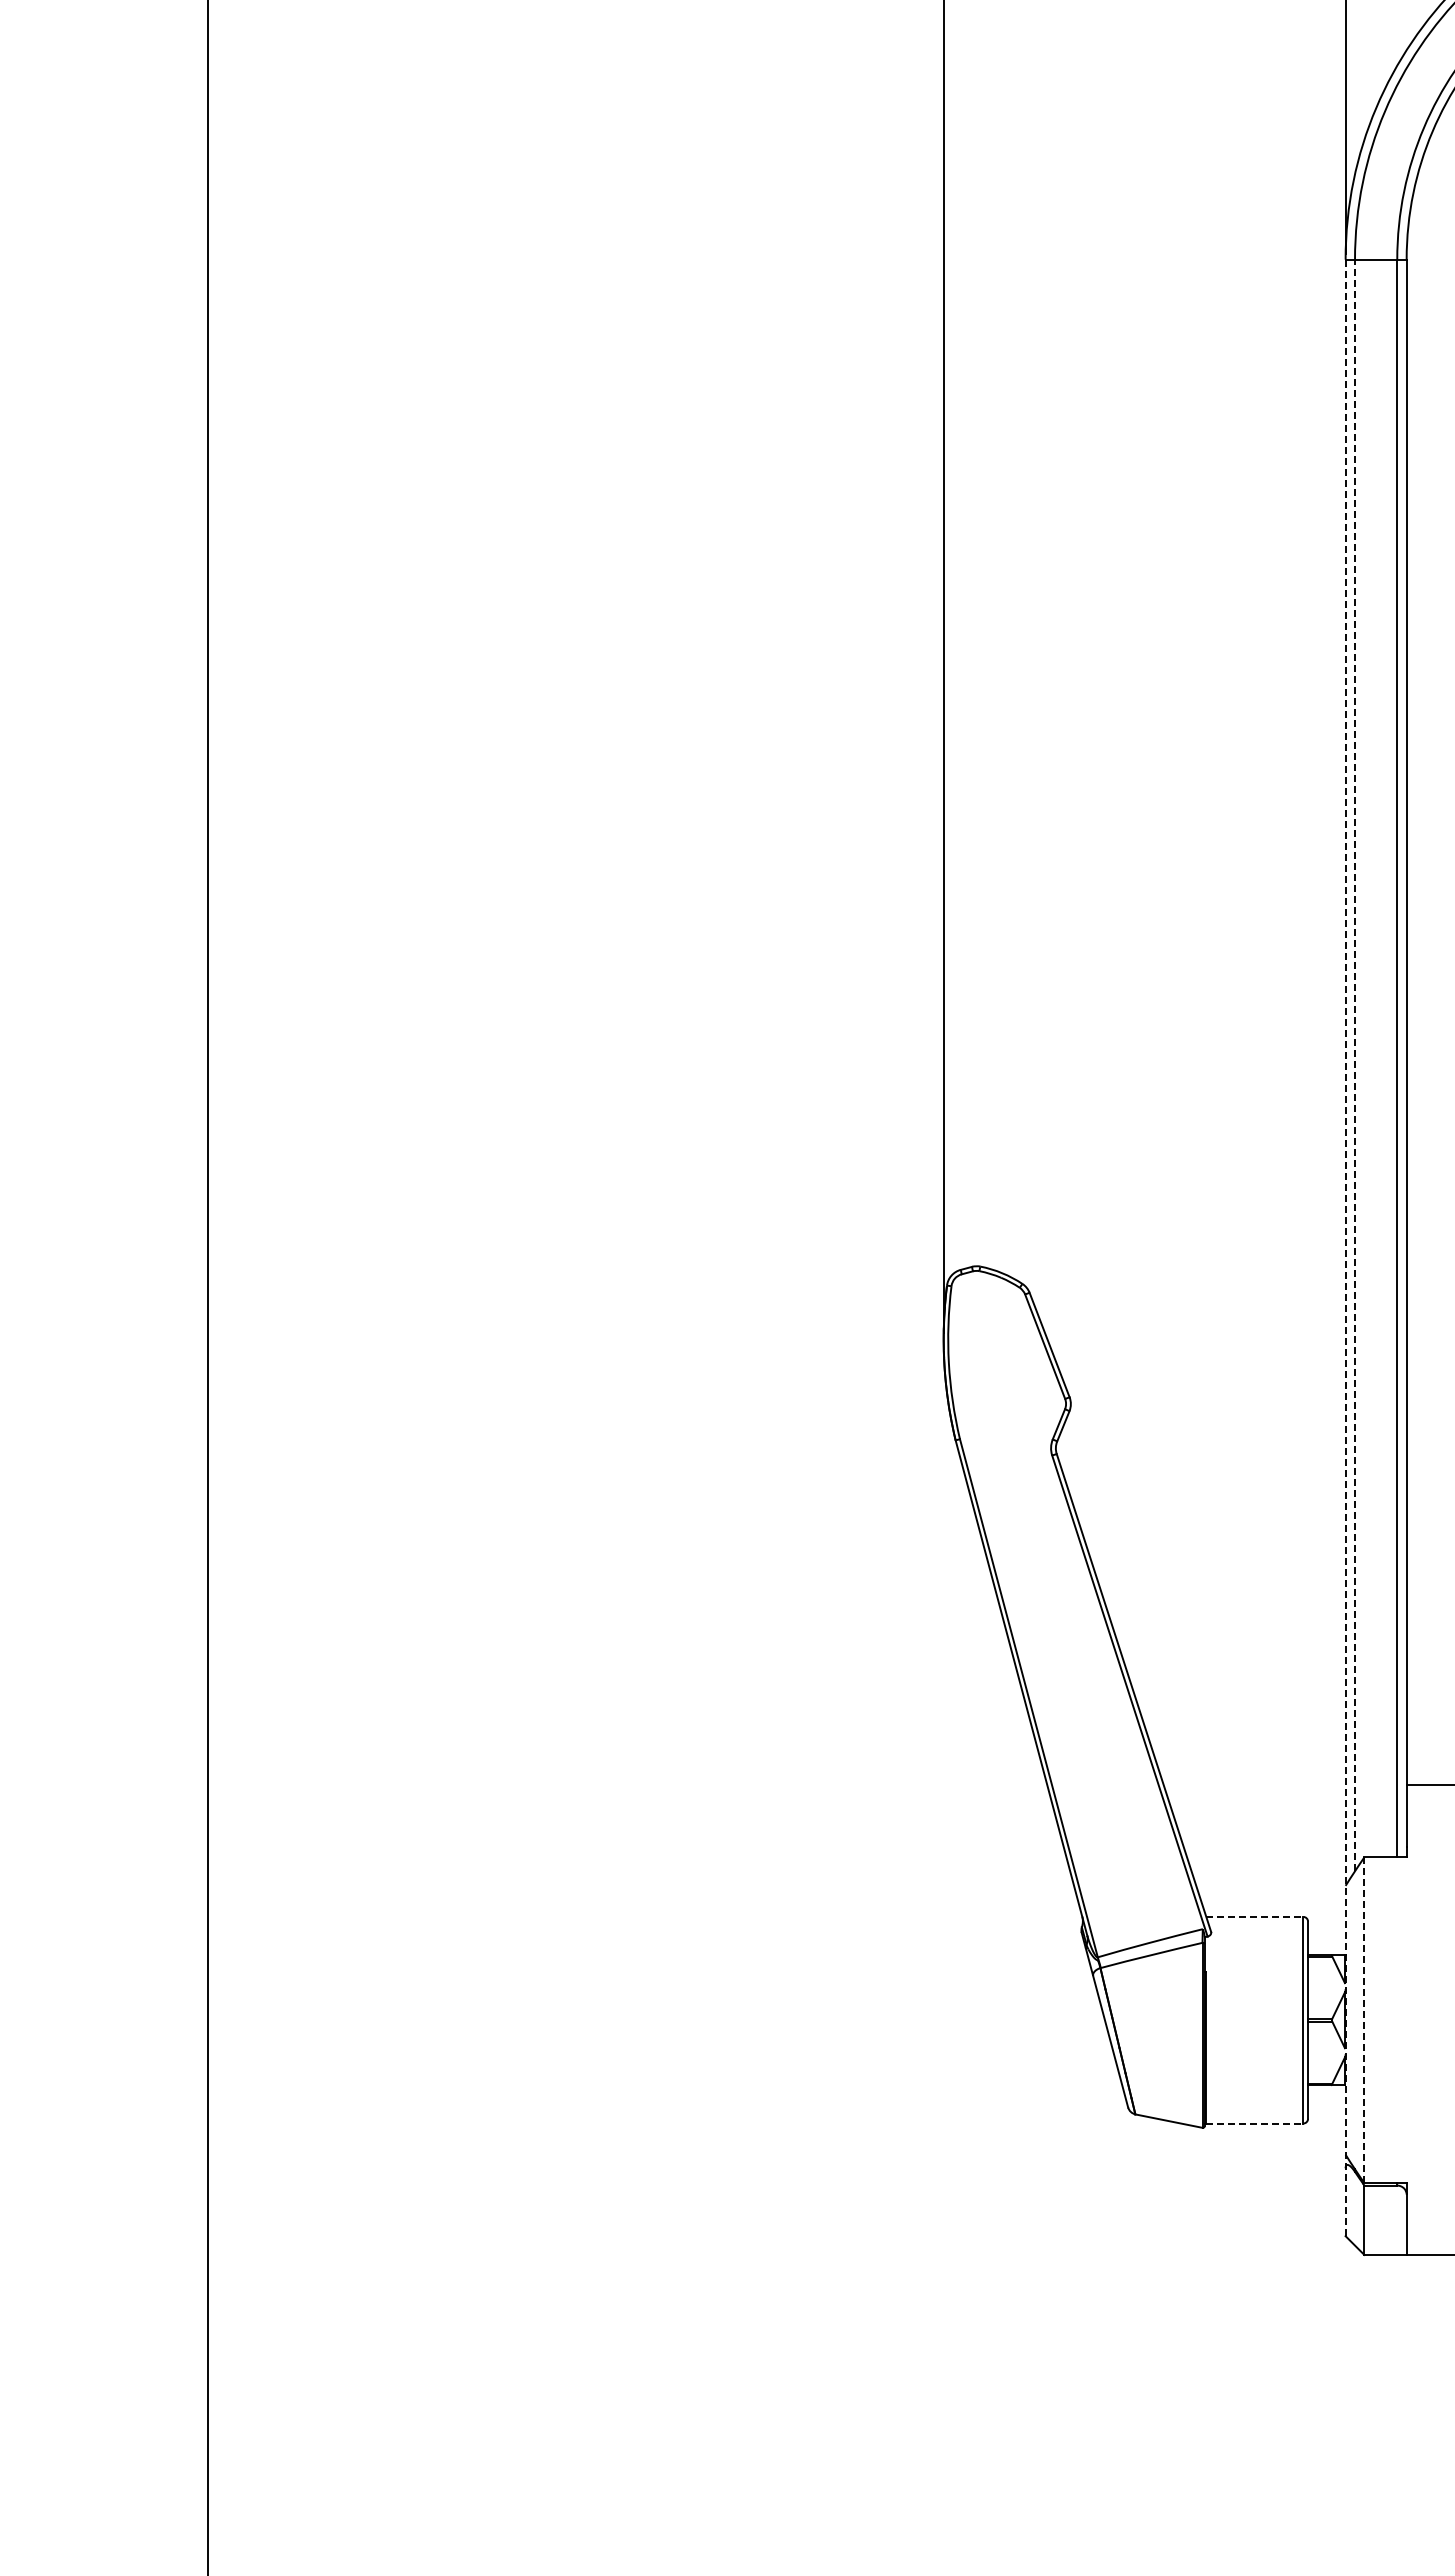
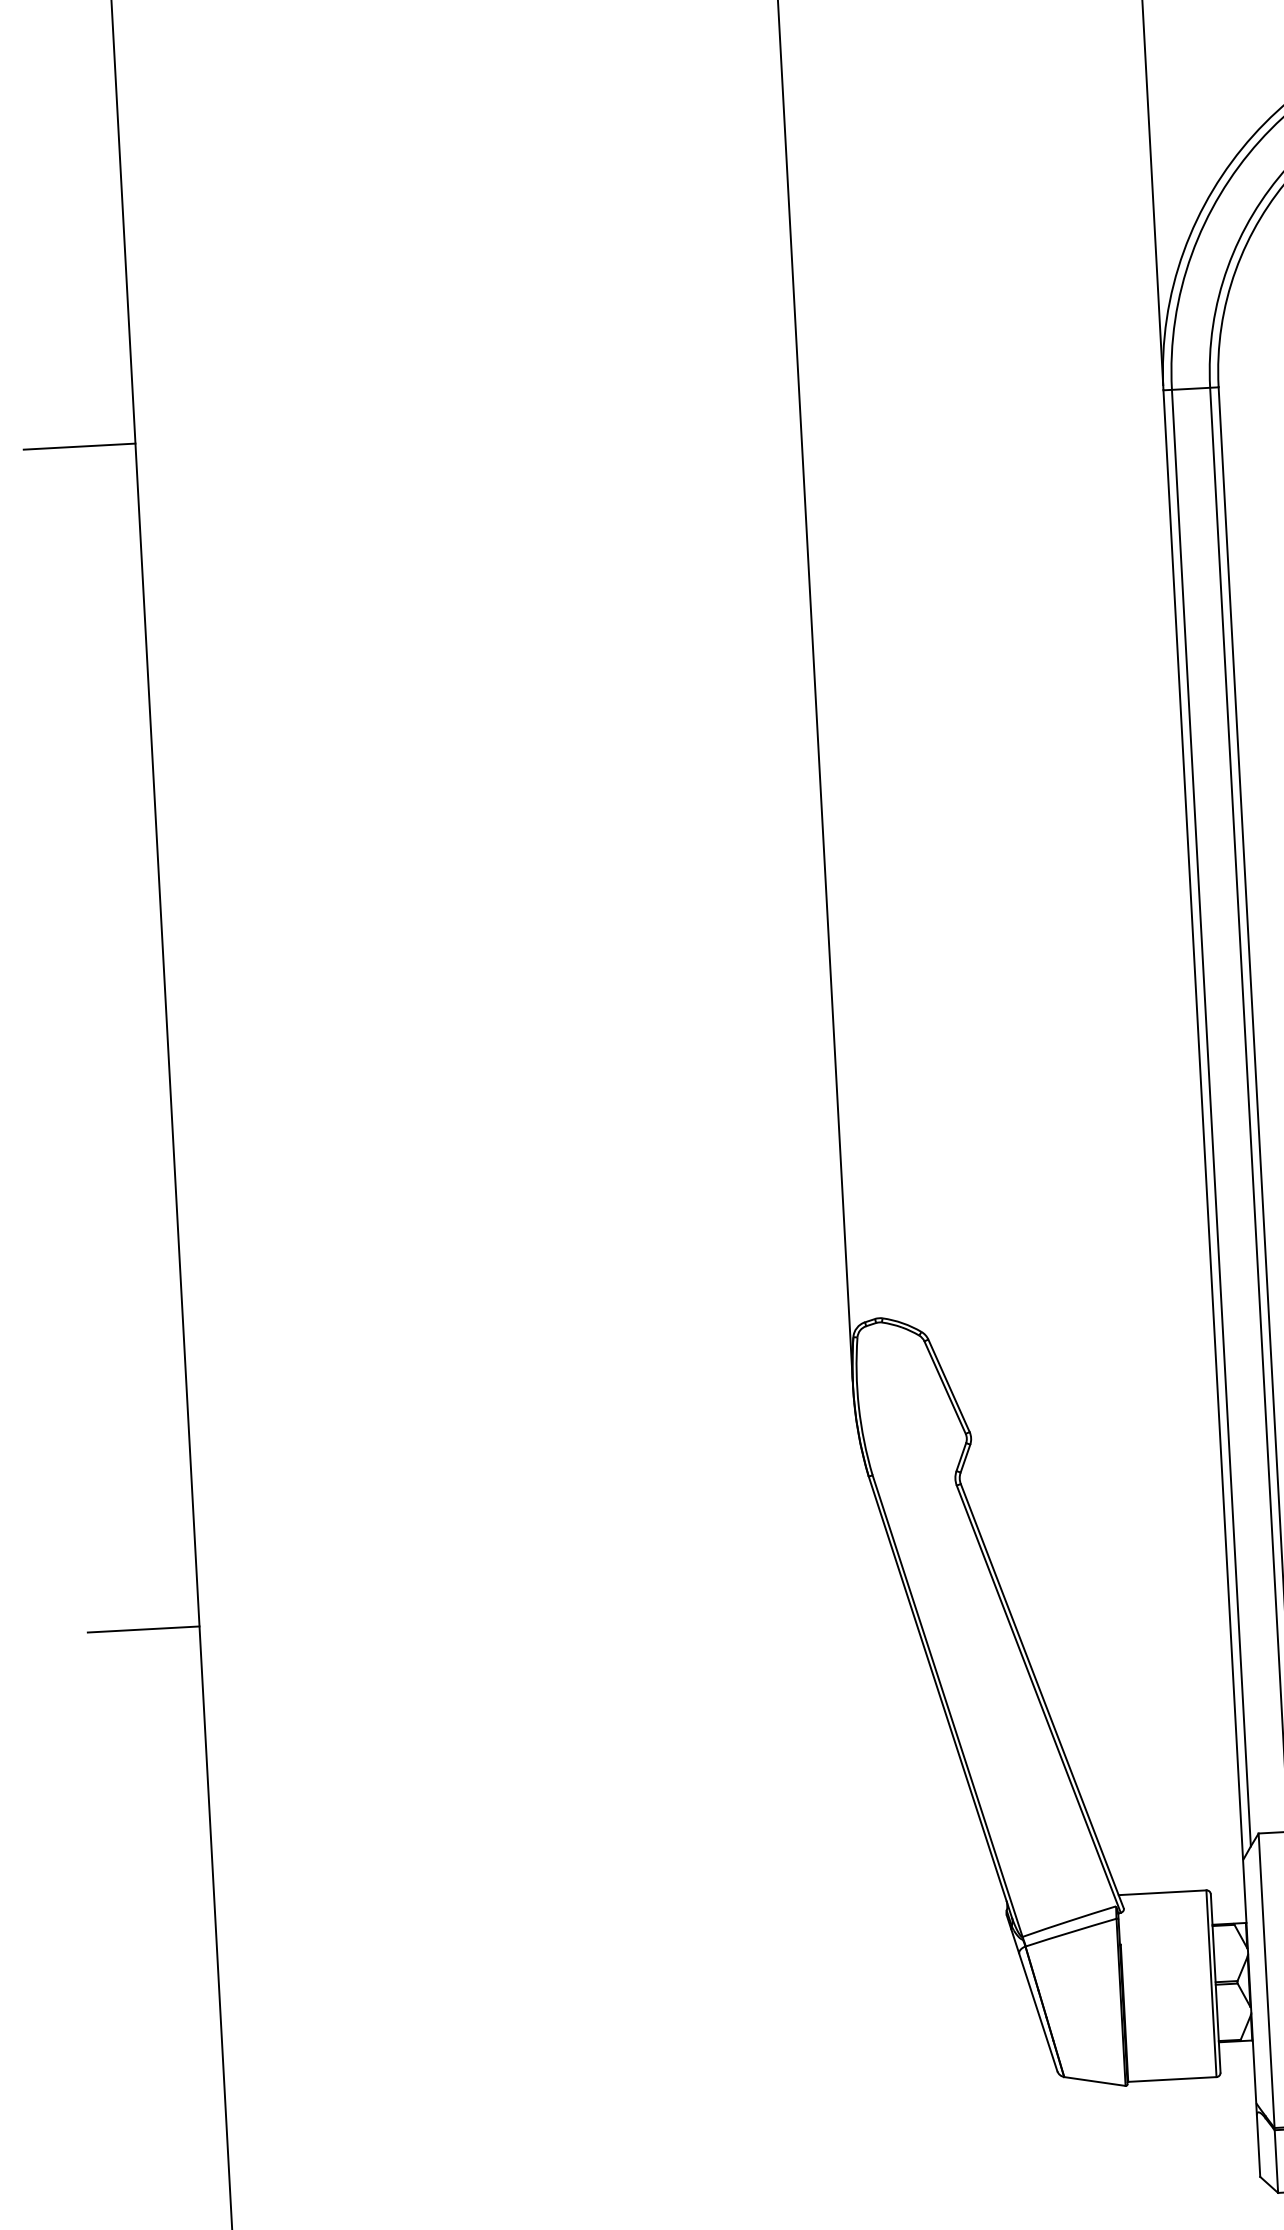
line: (146, 257) -> (79, 447), added
line: (1355, 1065) -> (1211, 1118), dashed -> solid
line: (1345, 1247) -> (1211, 1283), dashed -> solid
line: (146, 1565) -> (143, 1629), added
line: (1255, 1916) -> (1163, 1892), dashed -> solid
line: (1364, 2020) -> (1266, 1980), dashed -> solid
line: (1254, 2123) -> (1172, 2079), dashed -> solid

